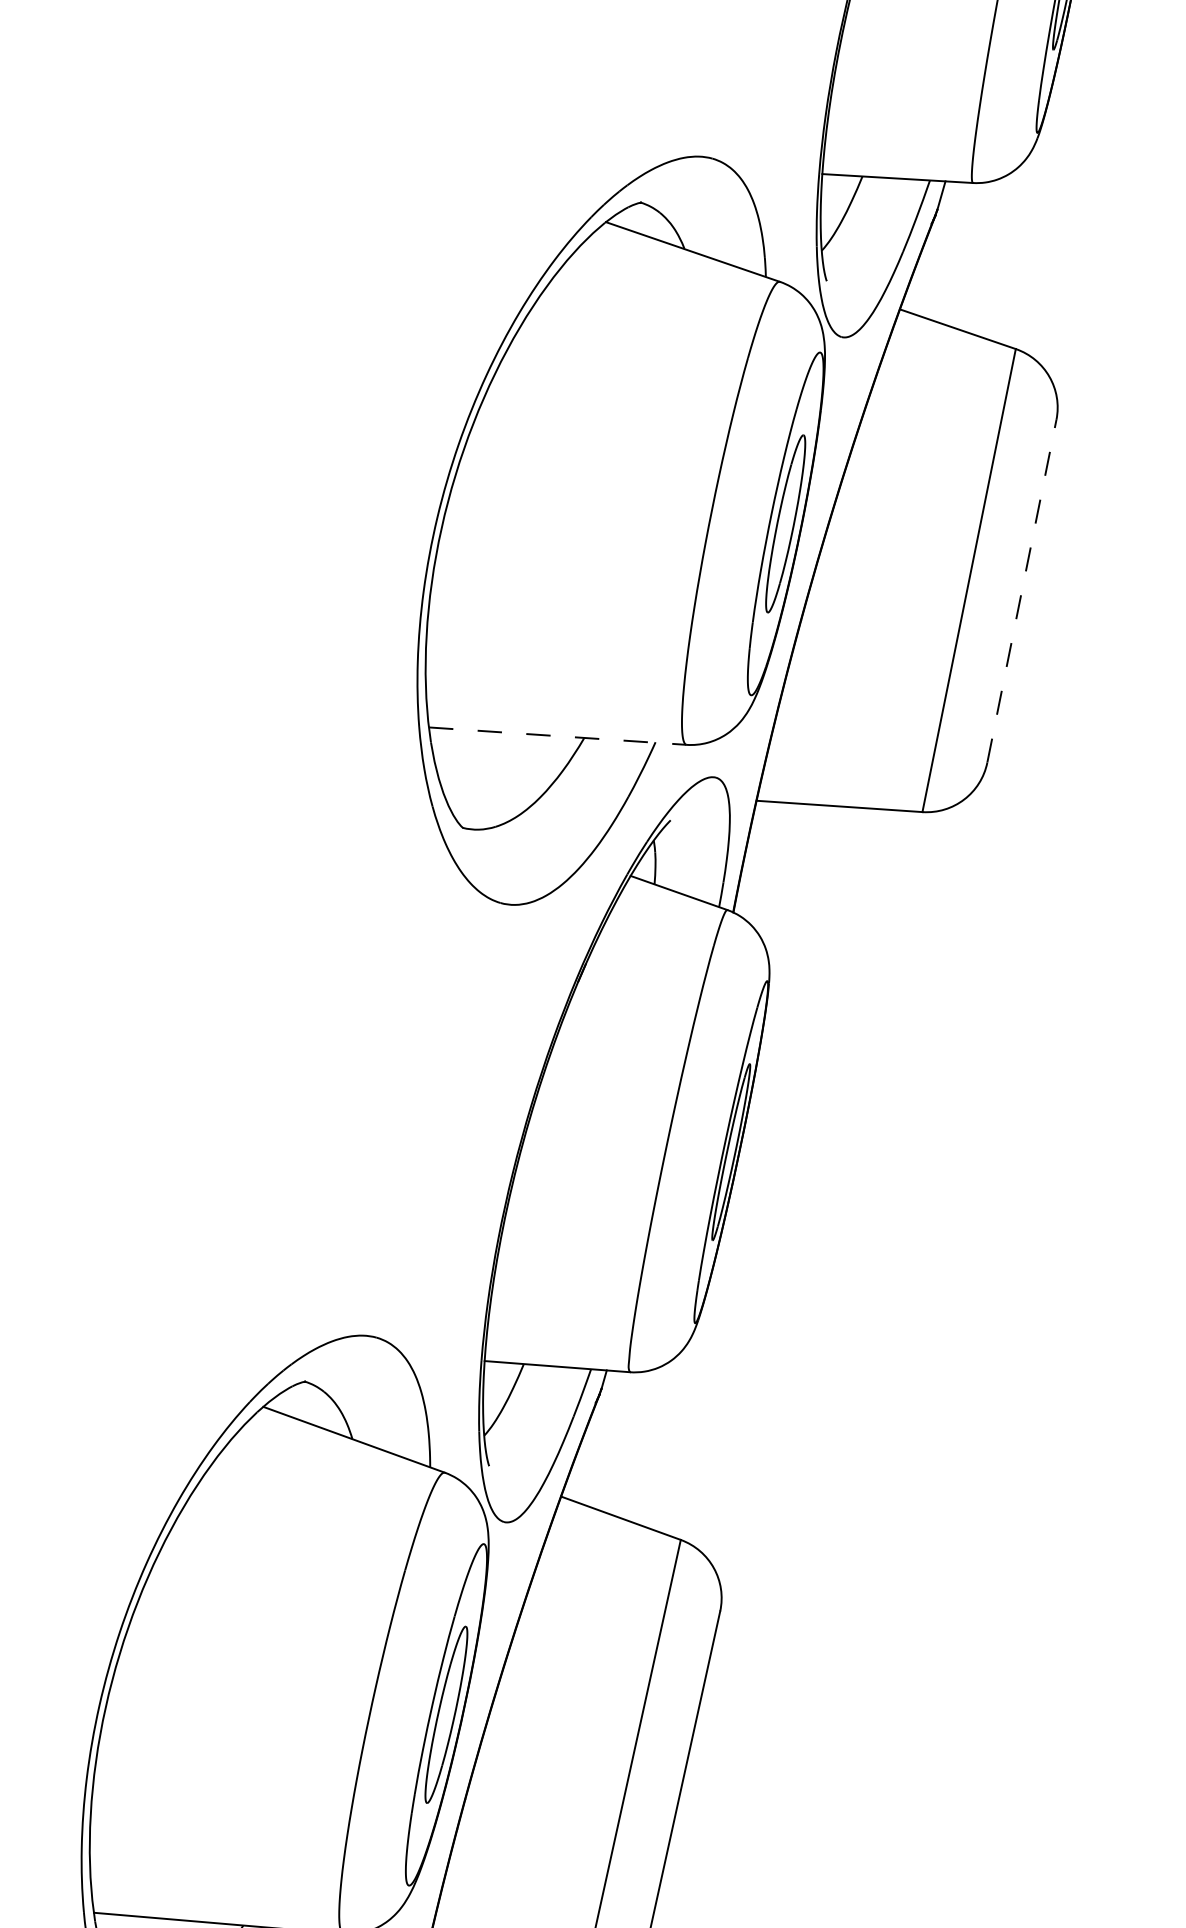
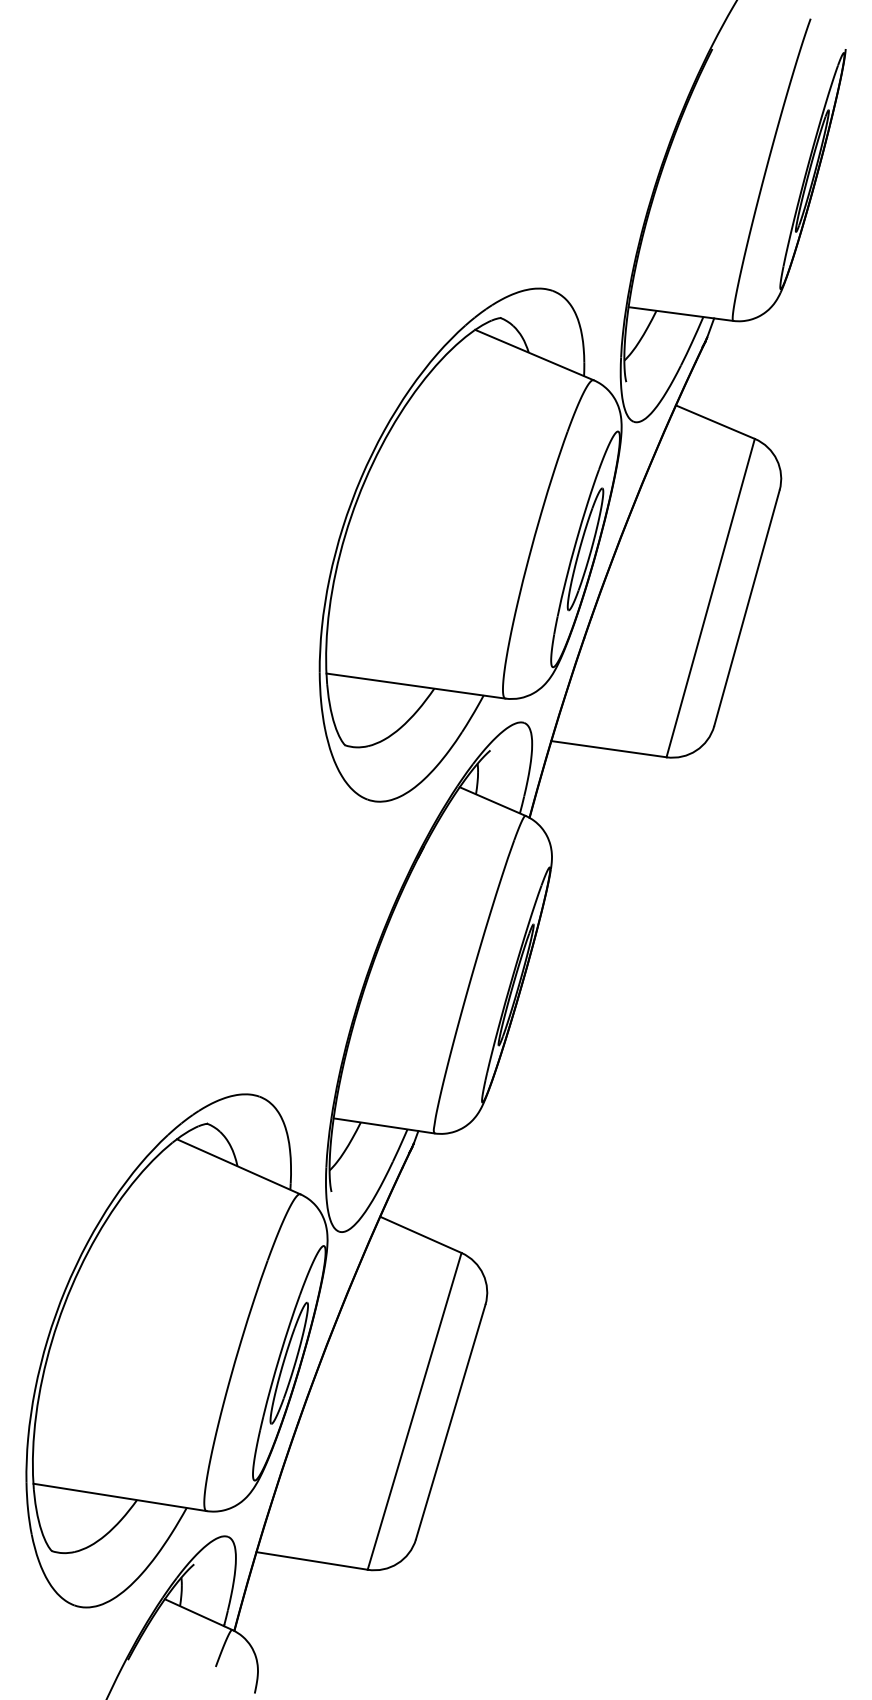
line: (1022, 590) -> (747, 607), dashed -> solid
line: (558, 736) -> (416, 686), dashed -> solid

